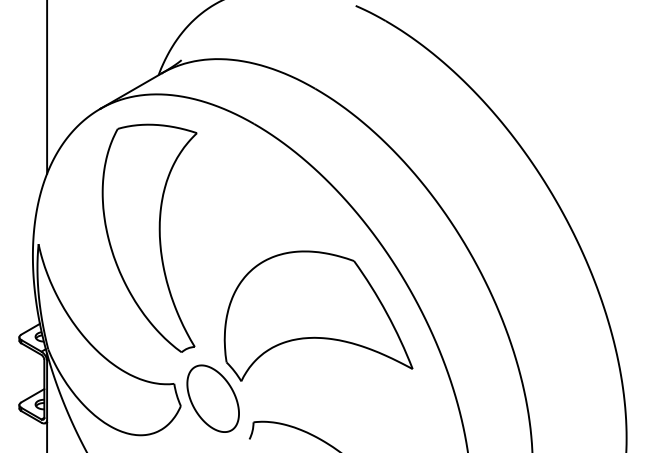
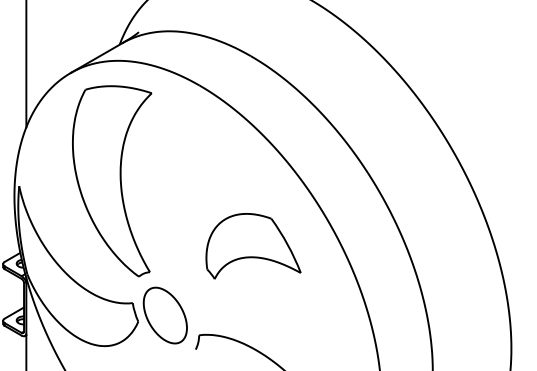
part: (318, 315) -> (253, 245), size x0.6

